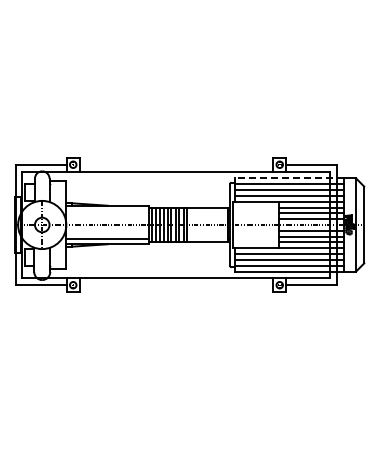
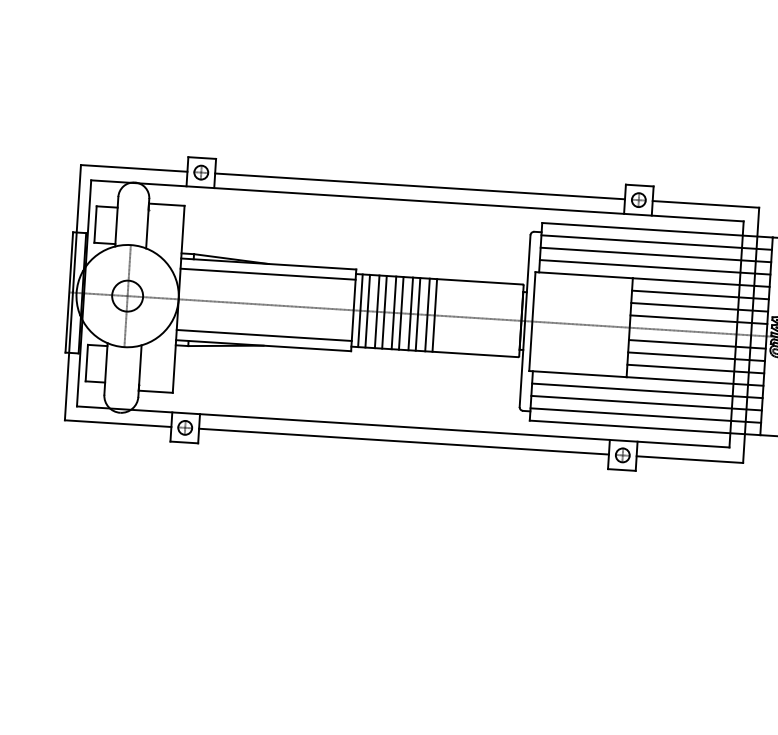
line: (176, 164) -> (420, 185), added
line: (288, 178) -> (655, 230), dashed -> solid
line: (107, 210) -> (267, 274), added
line: (176, 285) -> (403, 442), added

